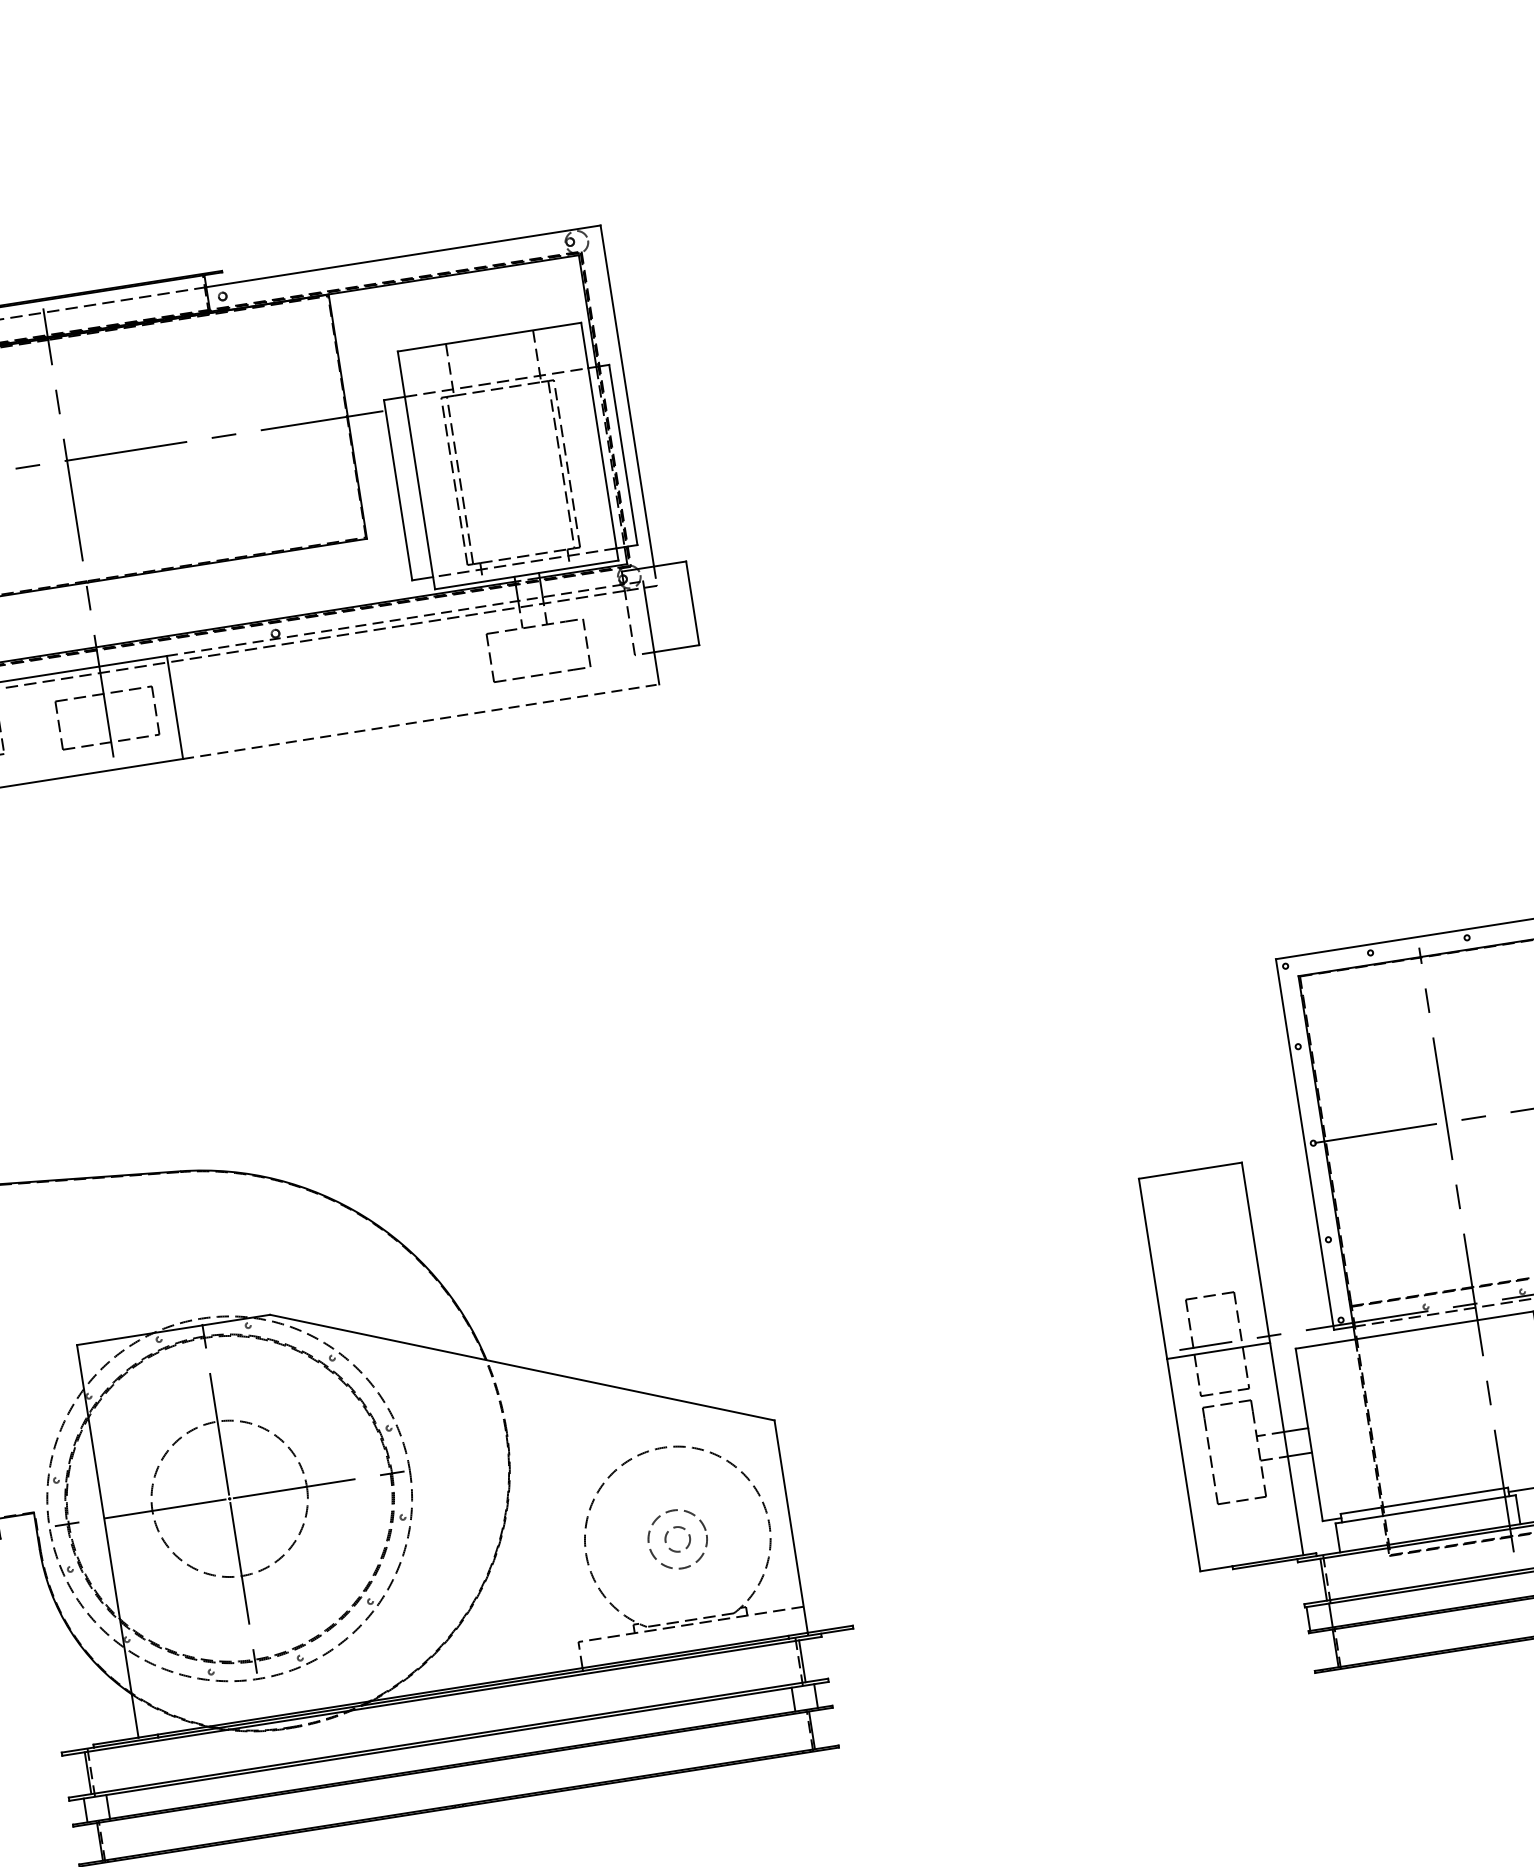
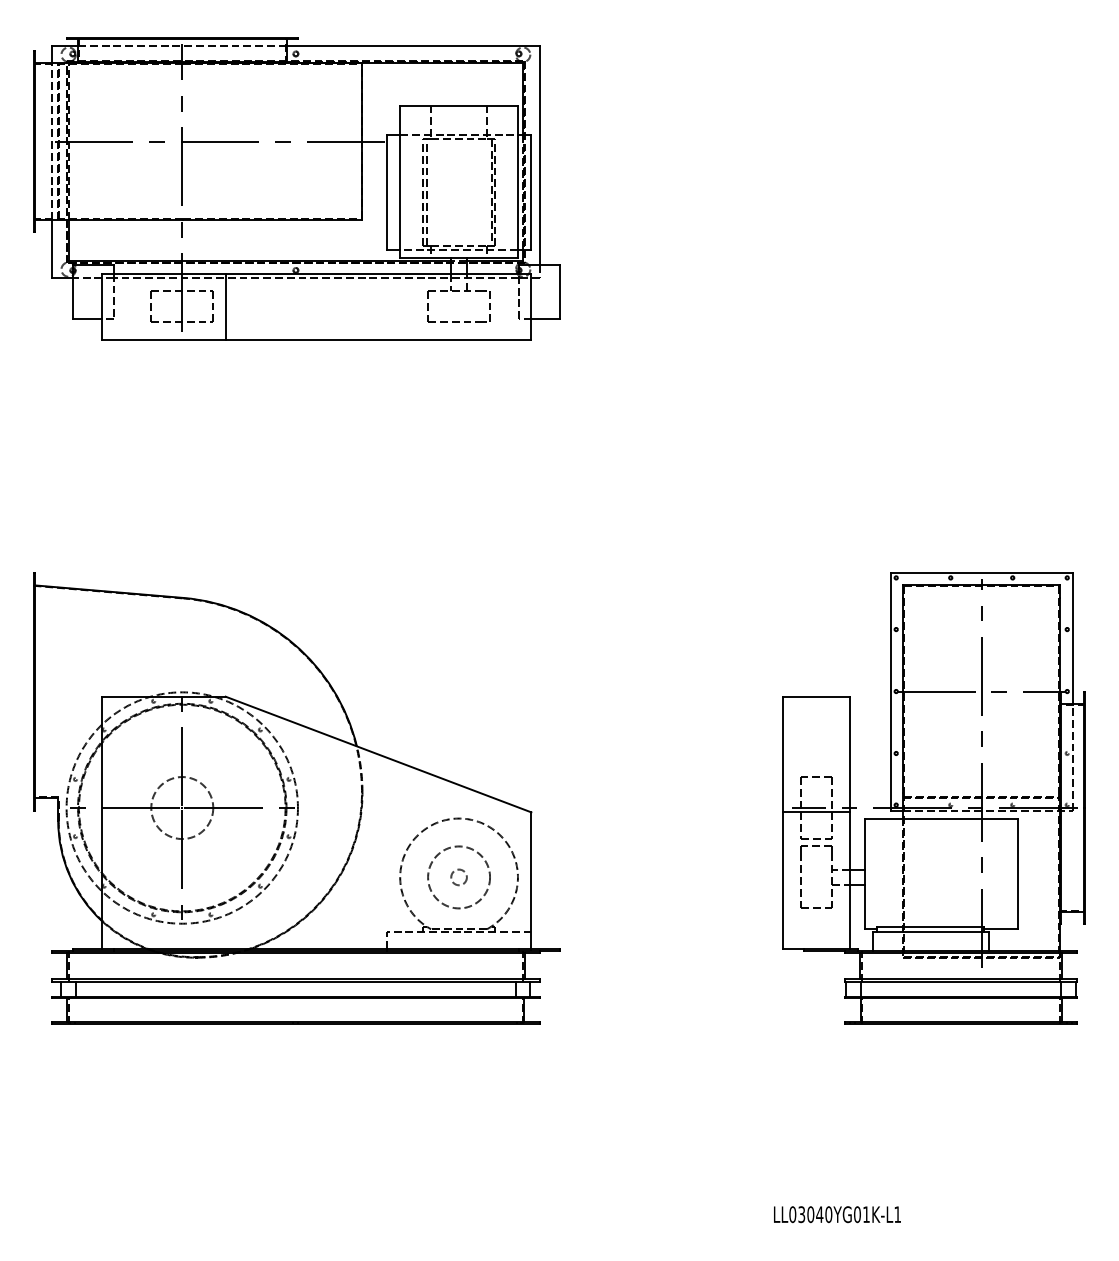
line: (404, 618) -> (378, 273), dashed -> solid
line: (421, 721) -> (378, 339), dashed -> solid
circle: (230, 1499) -> (182, 808), size x0.62
circle: (678, 1539) -> (459, 877), size x1.67

